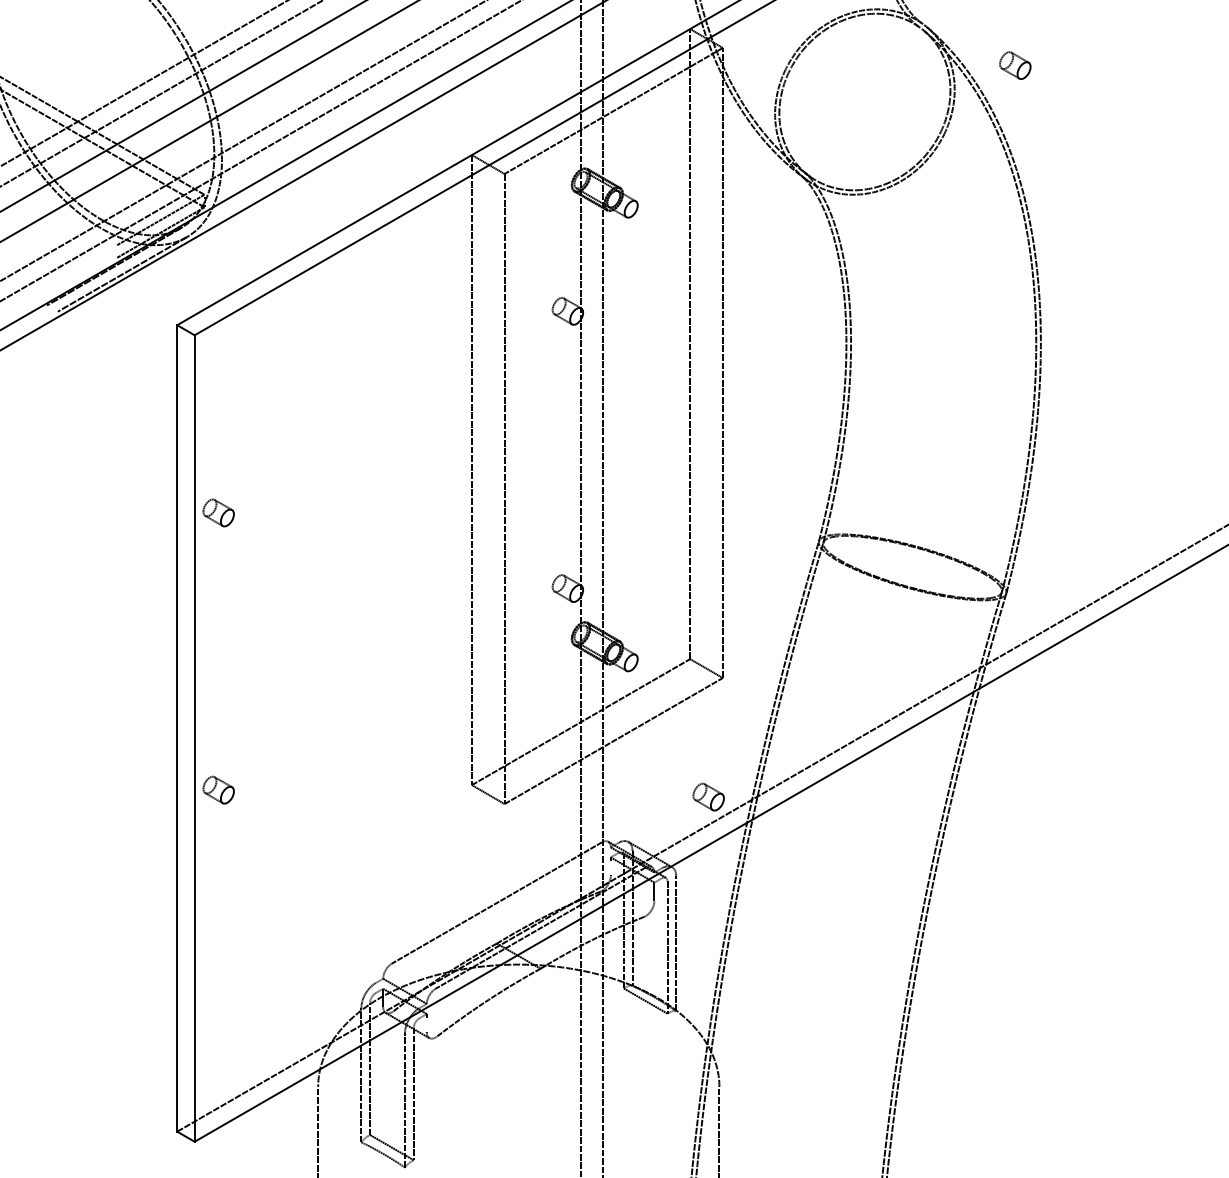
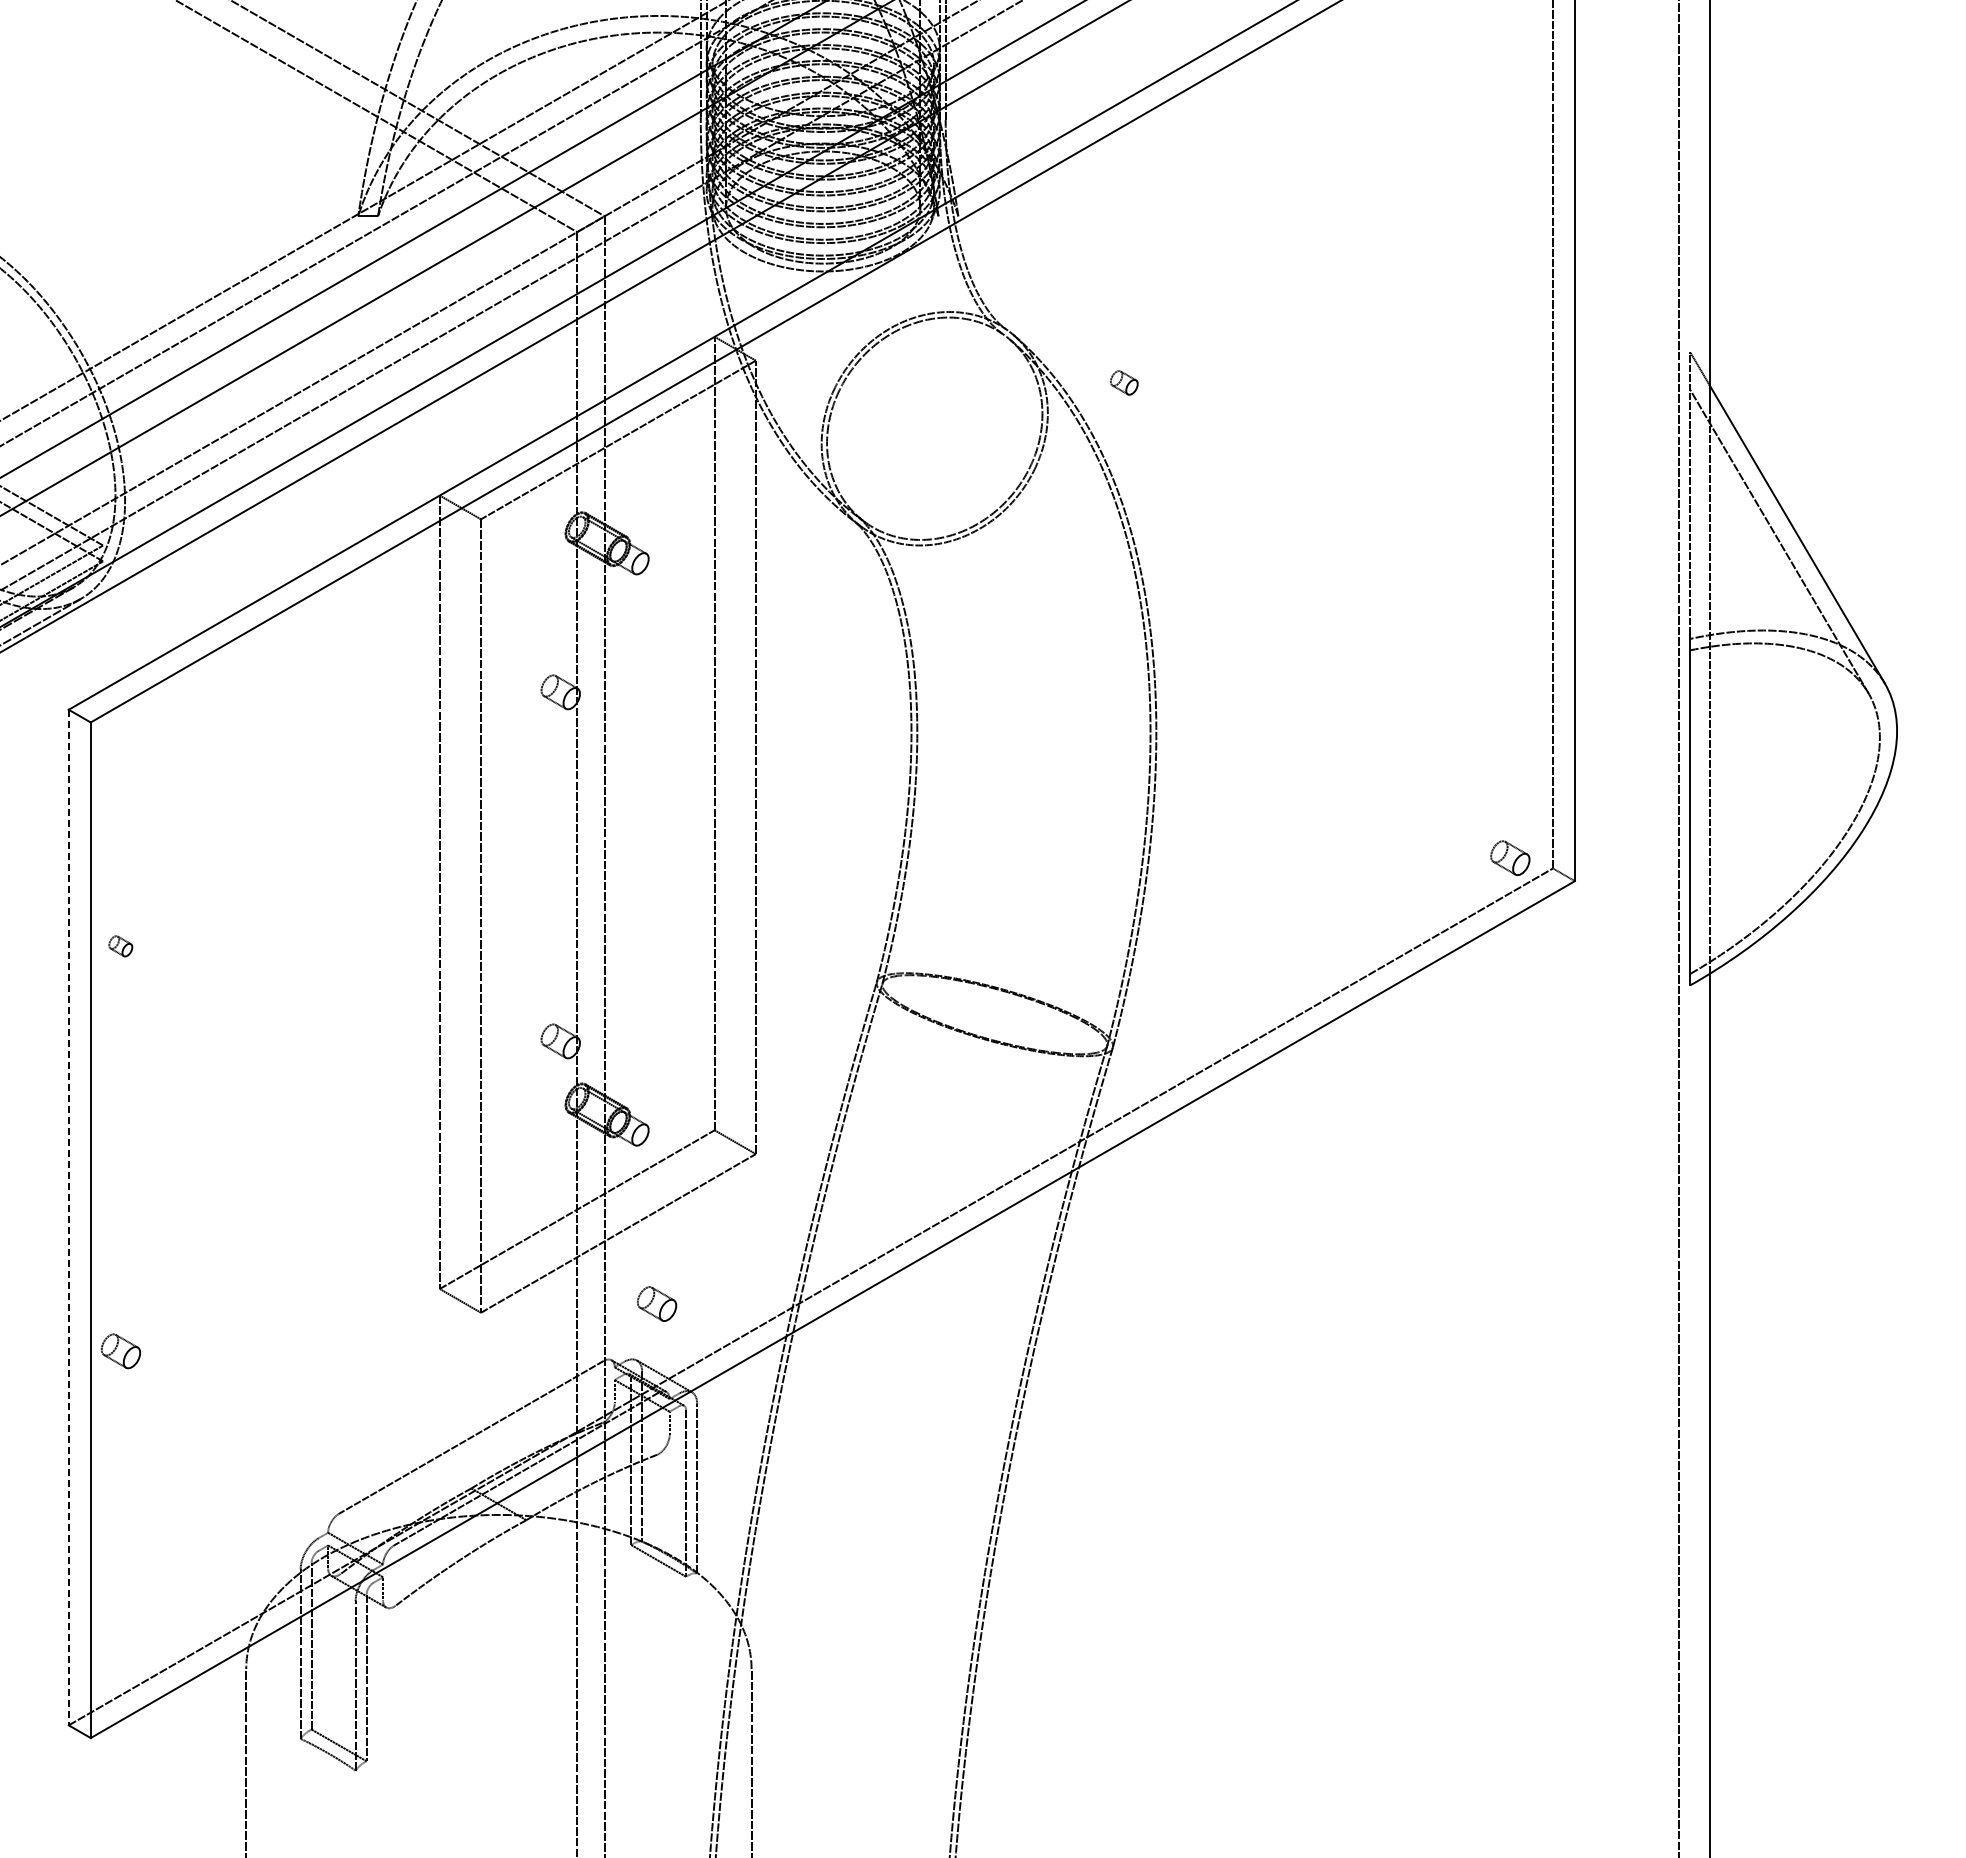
part: (1015, 65) -> (1124, 382), size x0.7
part: (218, 513) -> (120, 946), size x0.6
line: (177, 728) -> (68, 1217), solid -> dashed
part: (218, 790) -> (120, 1351), moved
part: (708, 796) -> (656, 1303), moved

